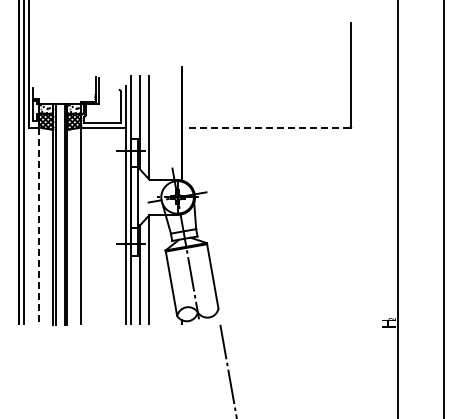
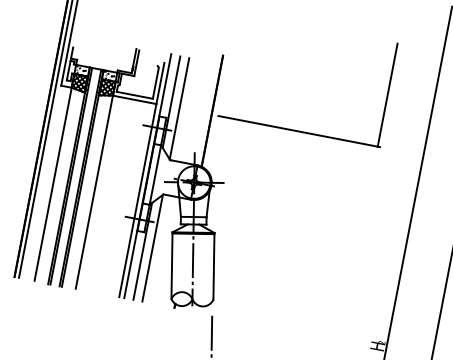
line: (271, 127) -> (299, 131), dashed -> solid
line: (39, 226) -> (53, 184), dashed -> solid

